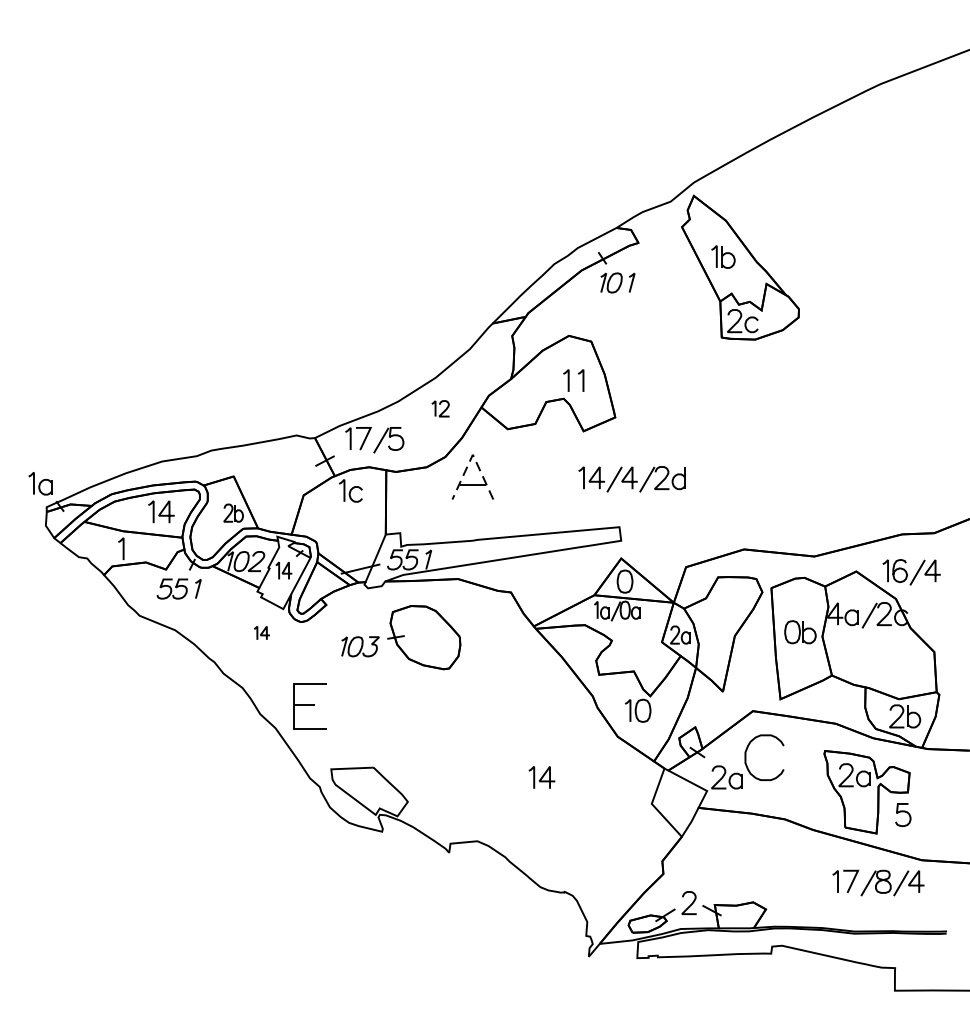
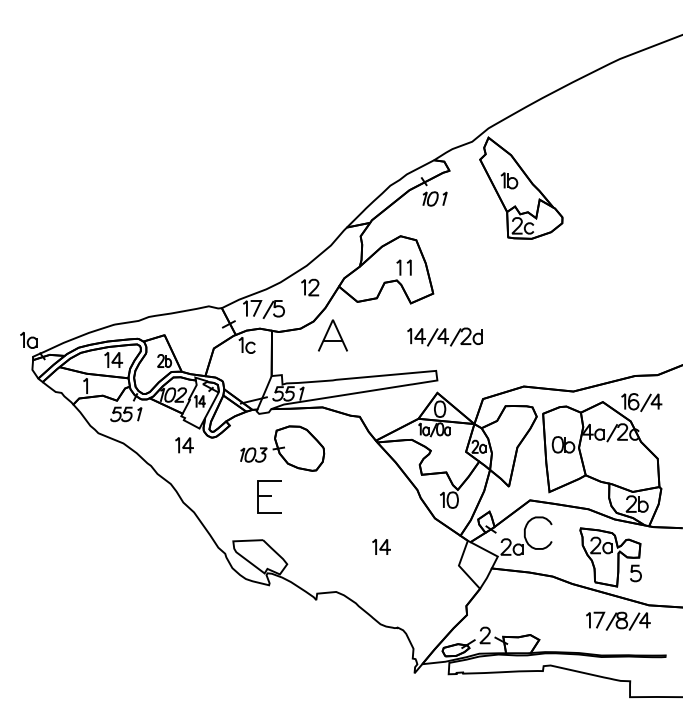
part: (440, 408) -> (310, 287), size x1.43
line: (472, 454) -> (332, 319), dashed -> solid
part: (261, 633) -> (184, 445), size x1.67
part: (310, 705) -> (269, 496), moved

